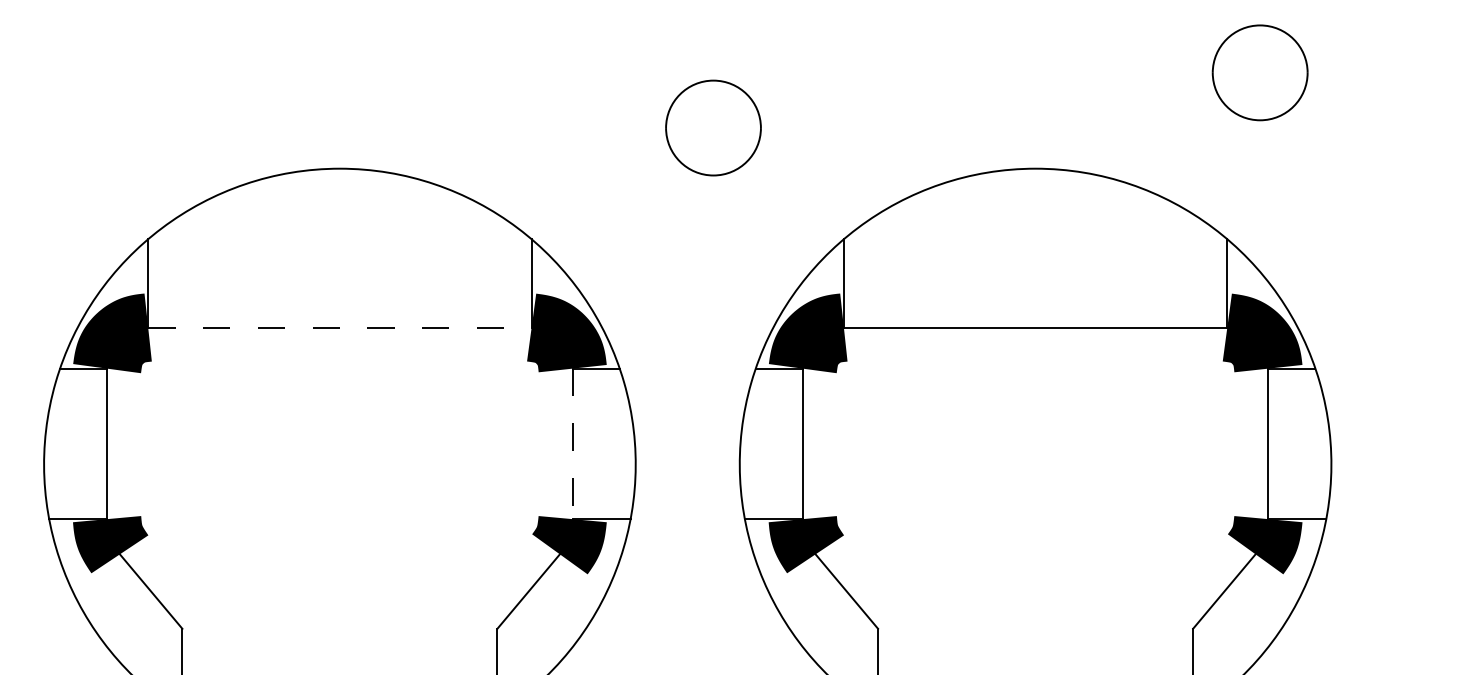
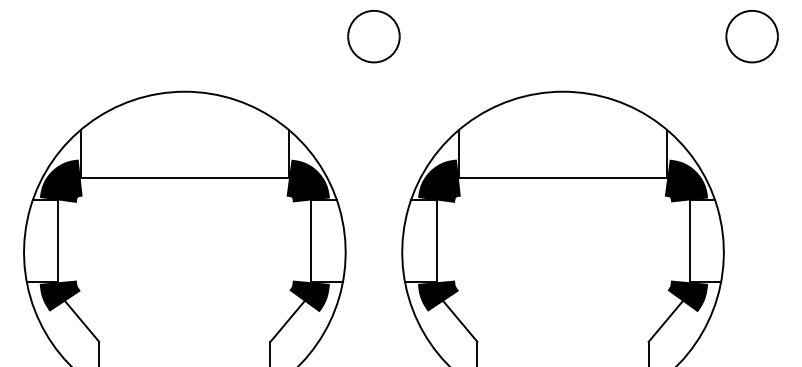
part: (1258, 72) -> (751, 36), moved
part: (712, 127) -> (373, 36), moved
line: (341, 328) -> (185, 178), dashed -> solid
line: (572, 444) -> (311, 241), dashed -> solid

